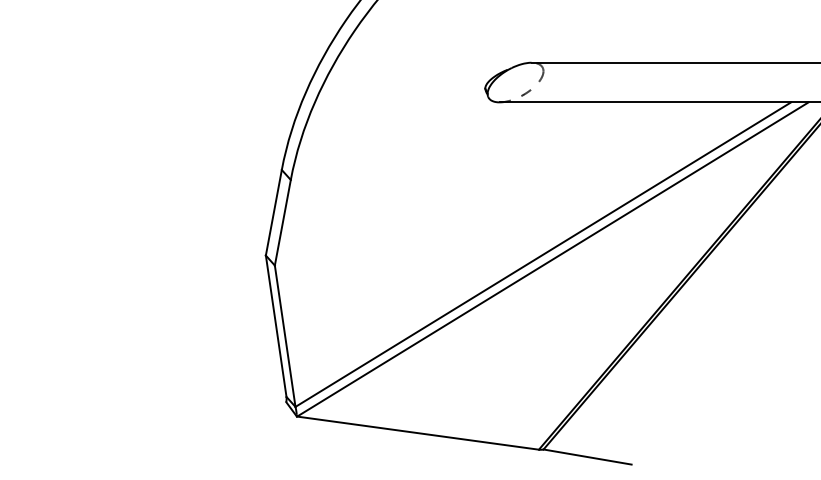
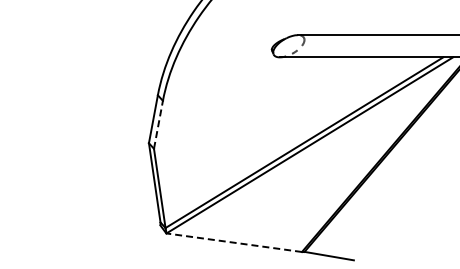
line: (282, 222) -> (158, 124), solid -> dashed
line: (416, 432) -> (233, 242), solid -> dashed

